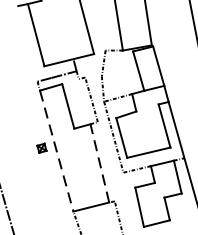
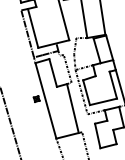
line: (27, 43) -> (27, 33), added
line: (57, 152) -> (46, 101), dashed -> solid
line: (99, 163) -> (72, 108), dashed -> solid

